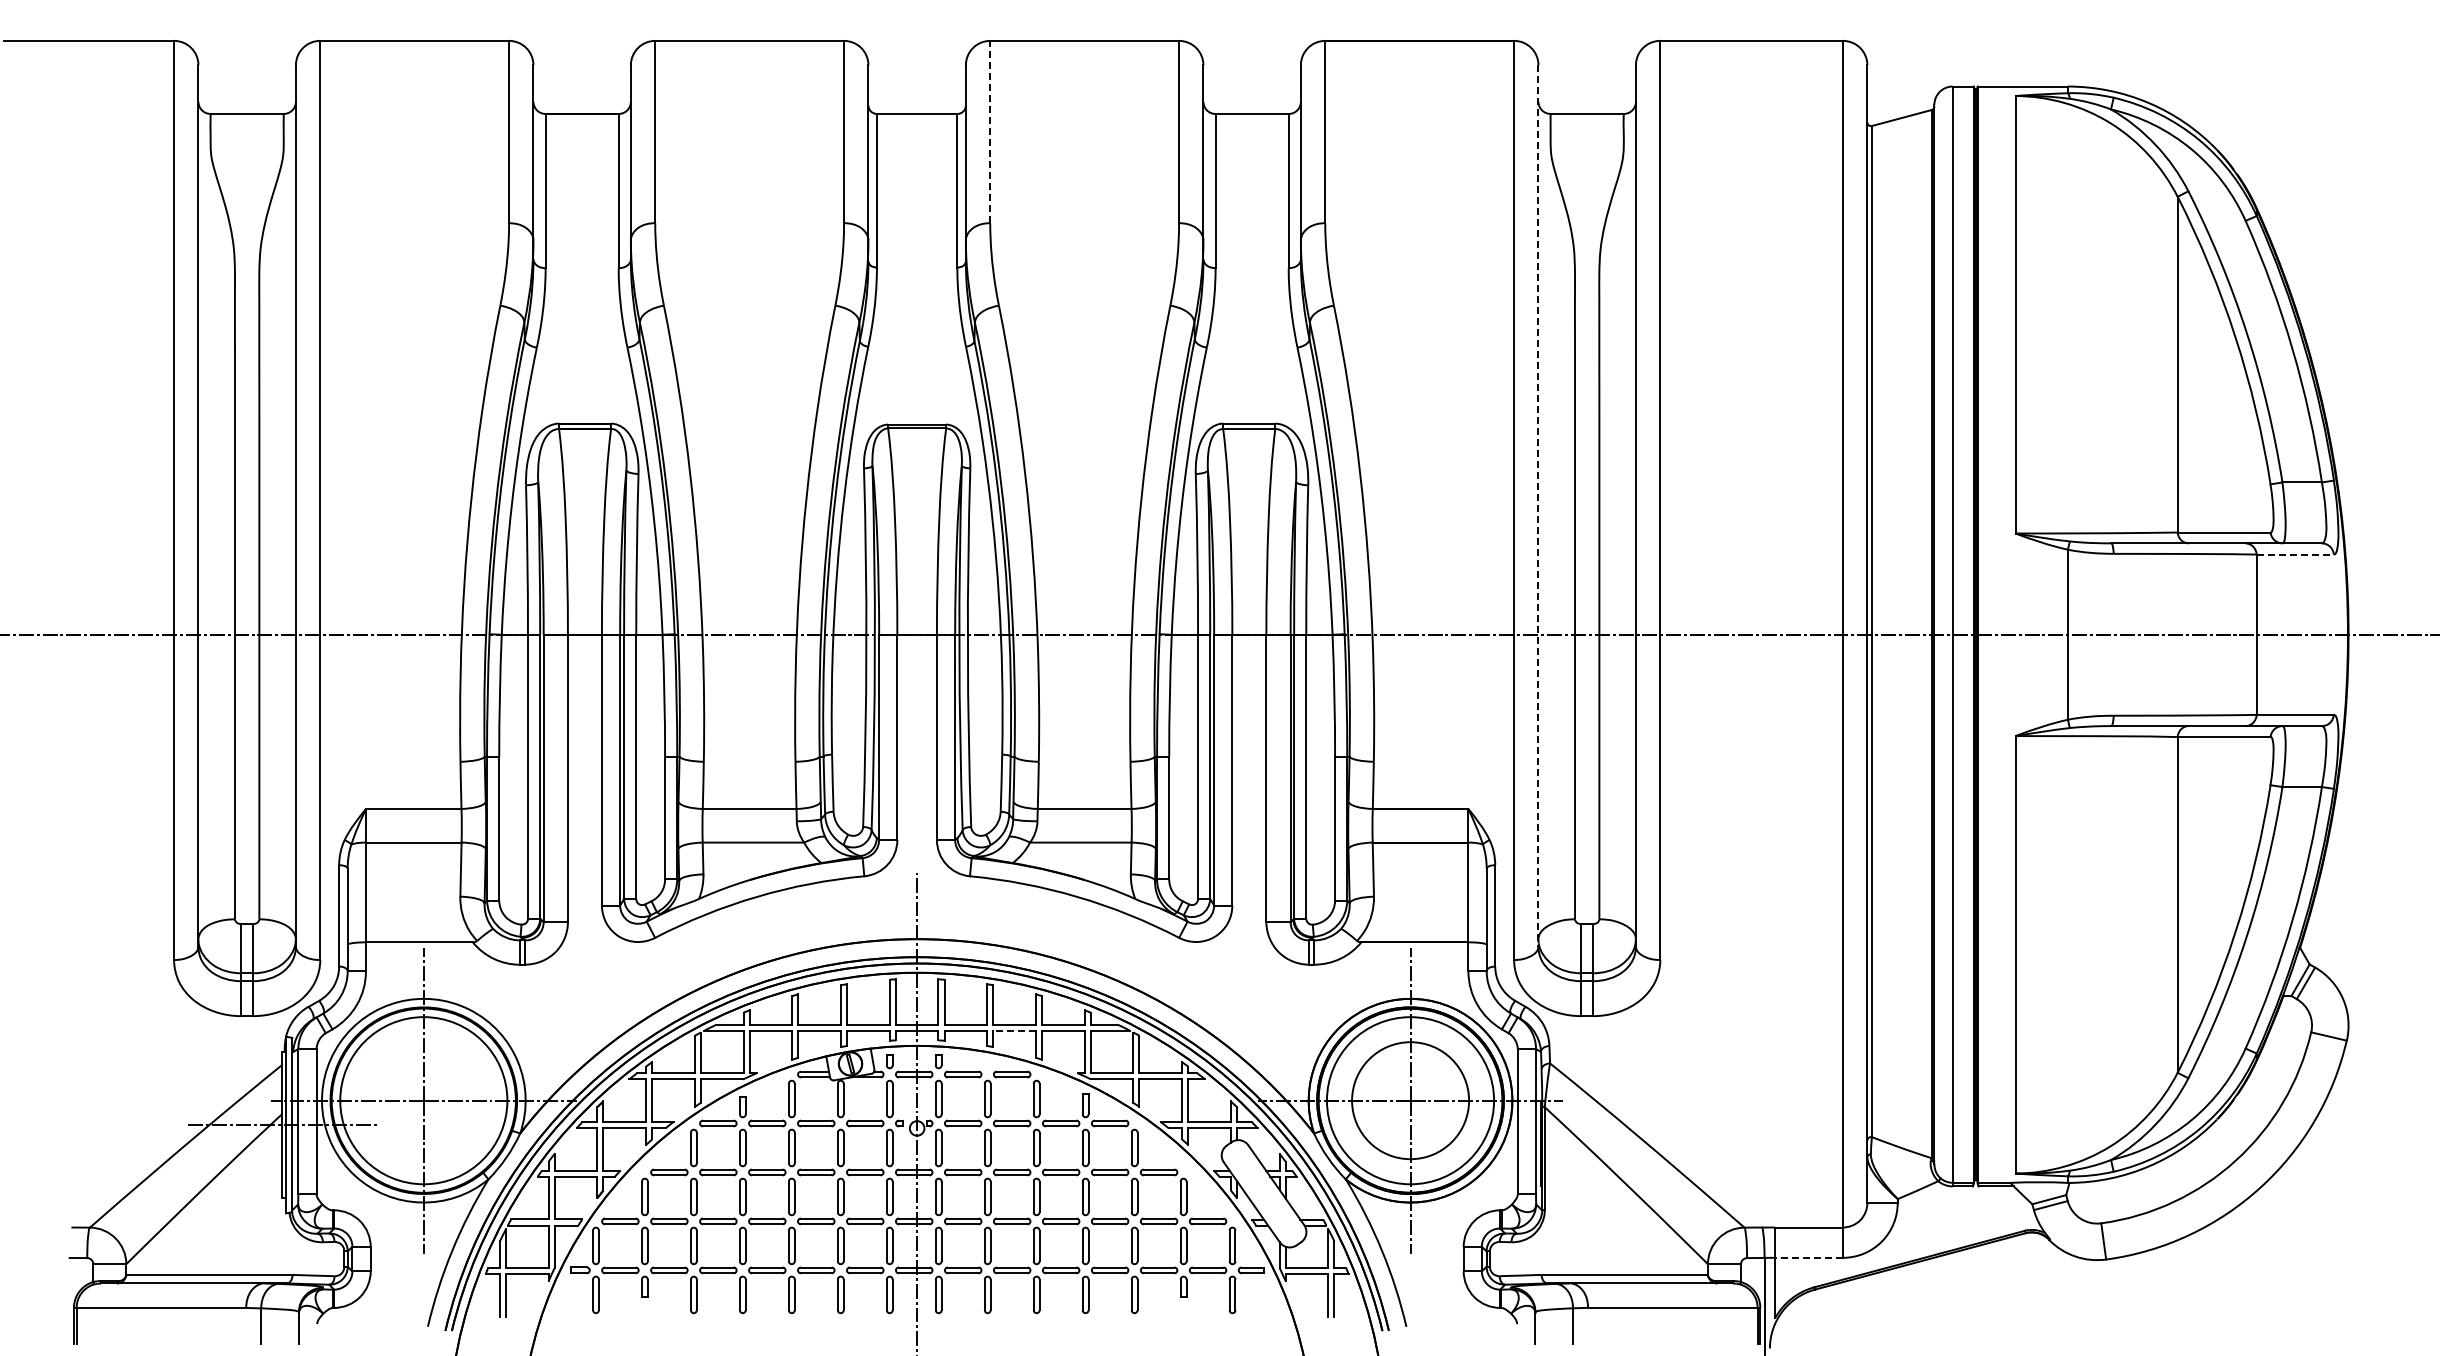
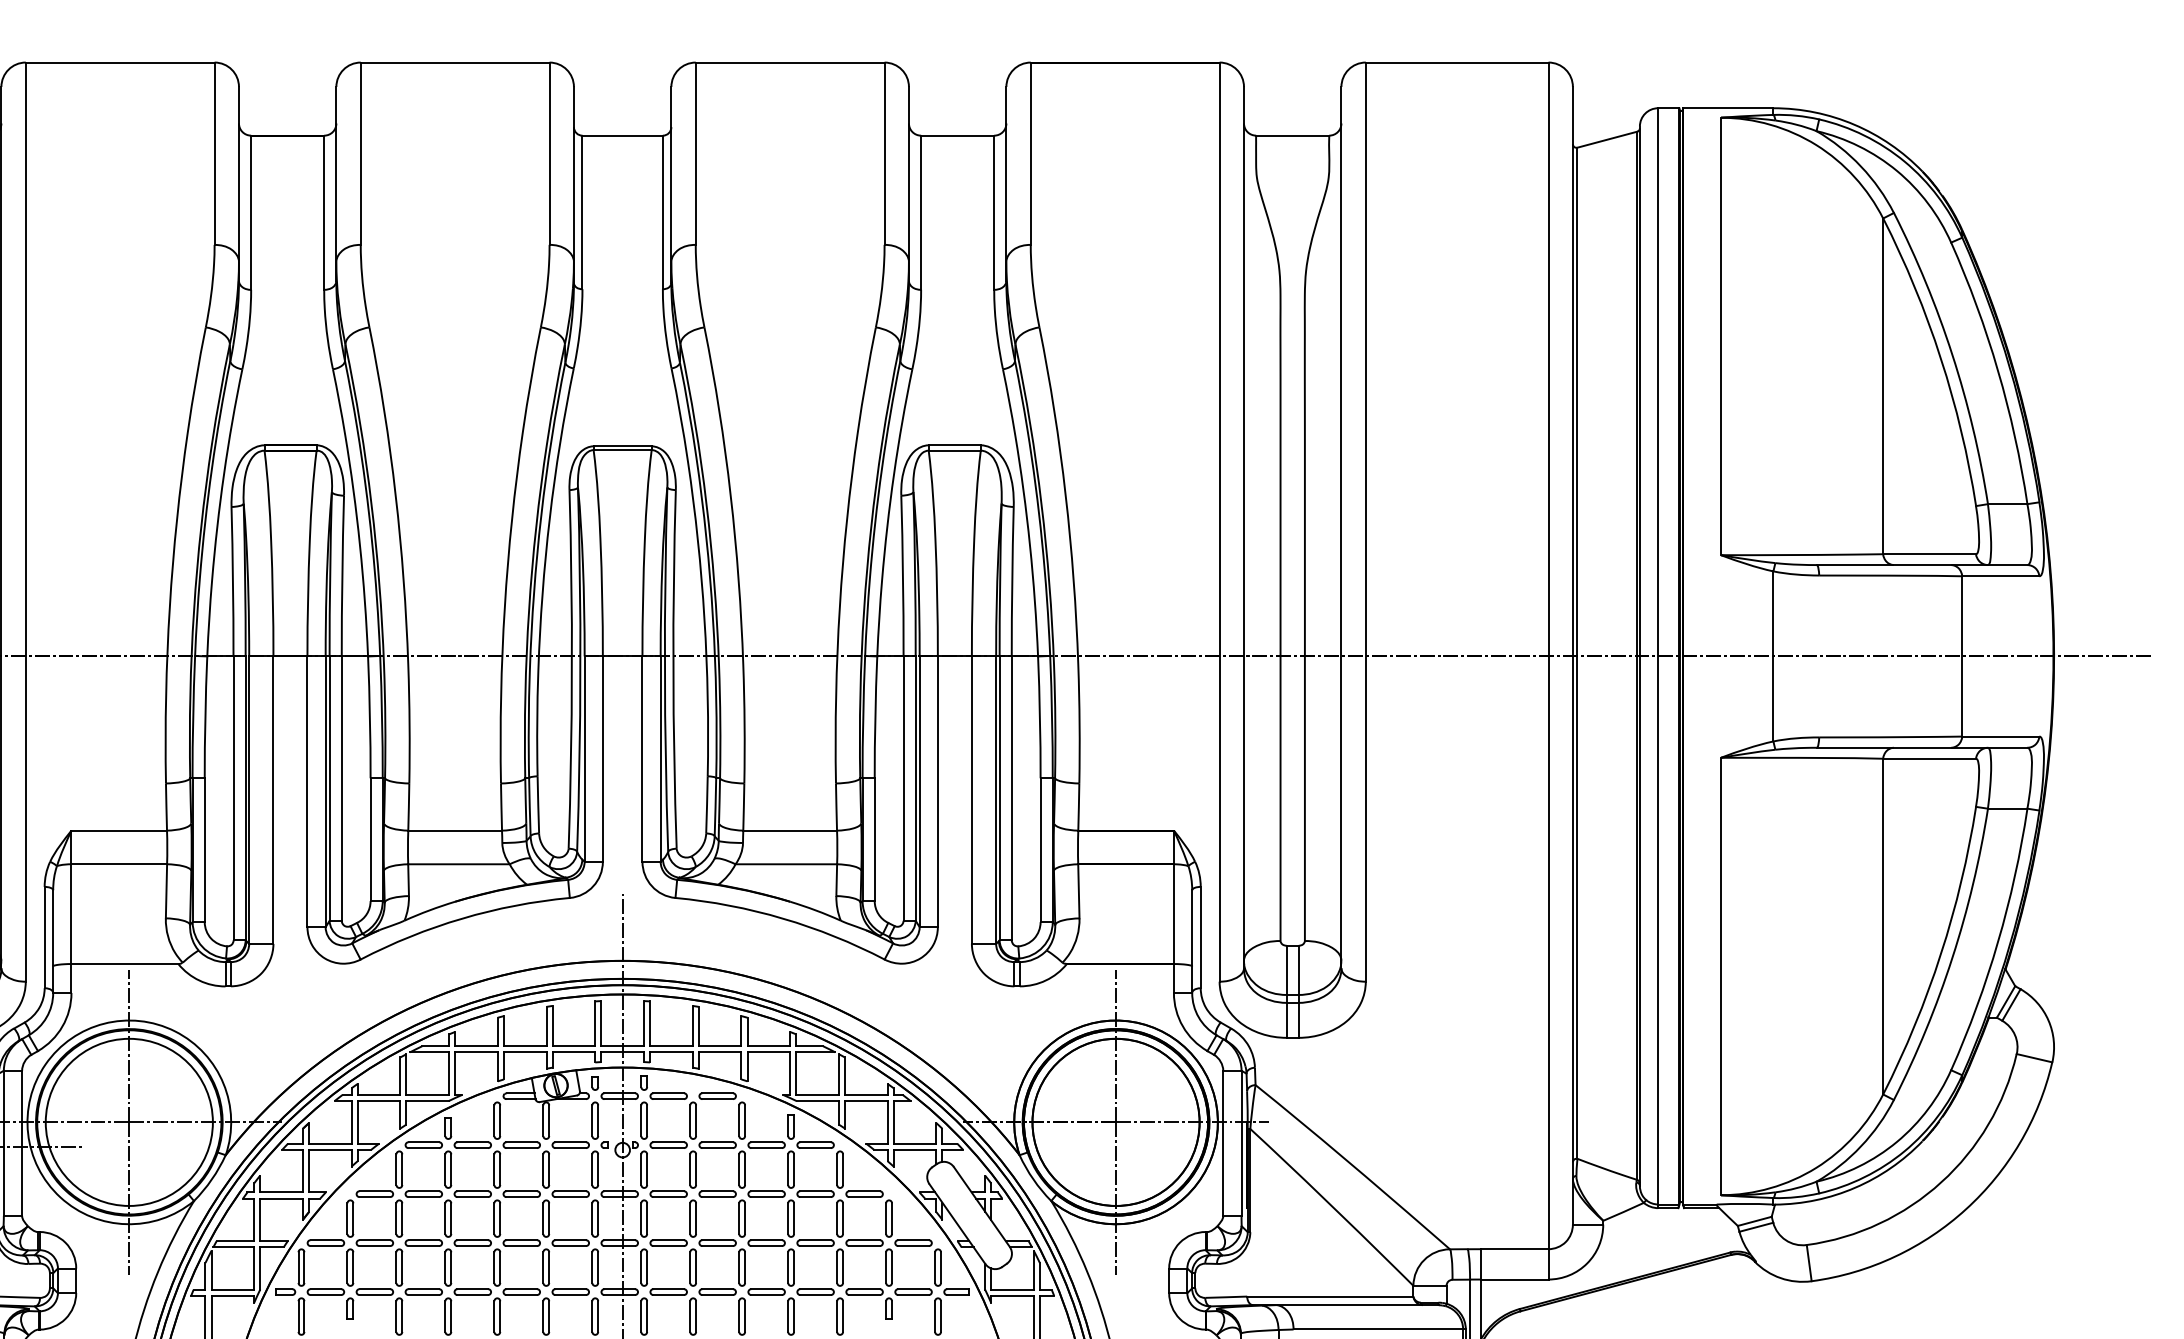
line: (990, 131) -> (696, 153), dashed -> solid
line: (1538, 505) -> (1244, 527), dashed -> solid
line: (2295, 554) -> (2001, 576), dashed -> solid
line: (1014, 1030) -> (720, 1052), dashed -> solid
circle: (1410, 1100) -> (1116, 1122), size x1.43
line: (1809, 1257) -> (1515, 1279), dashed -> solid

